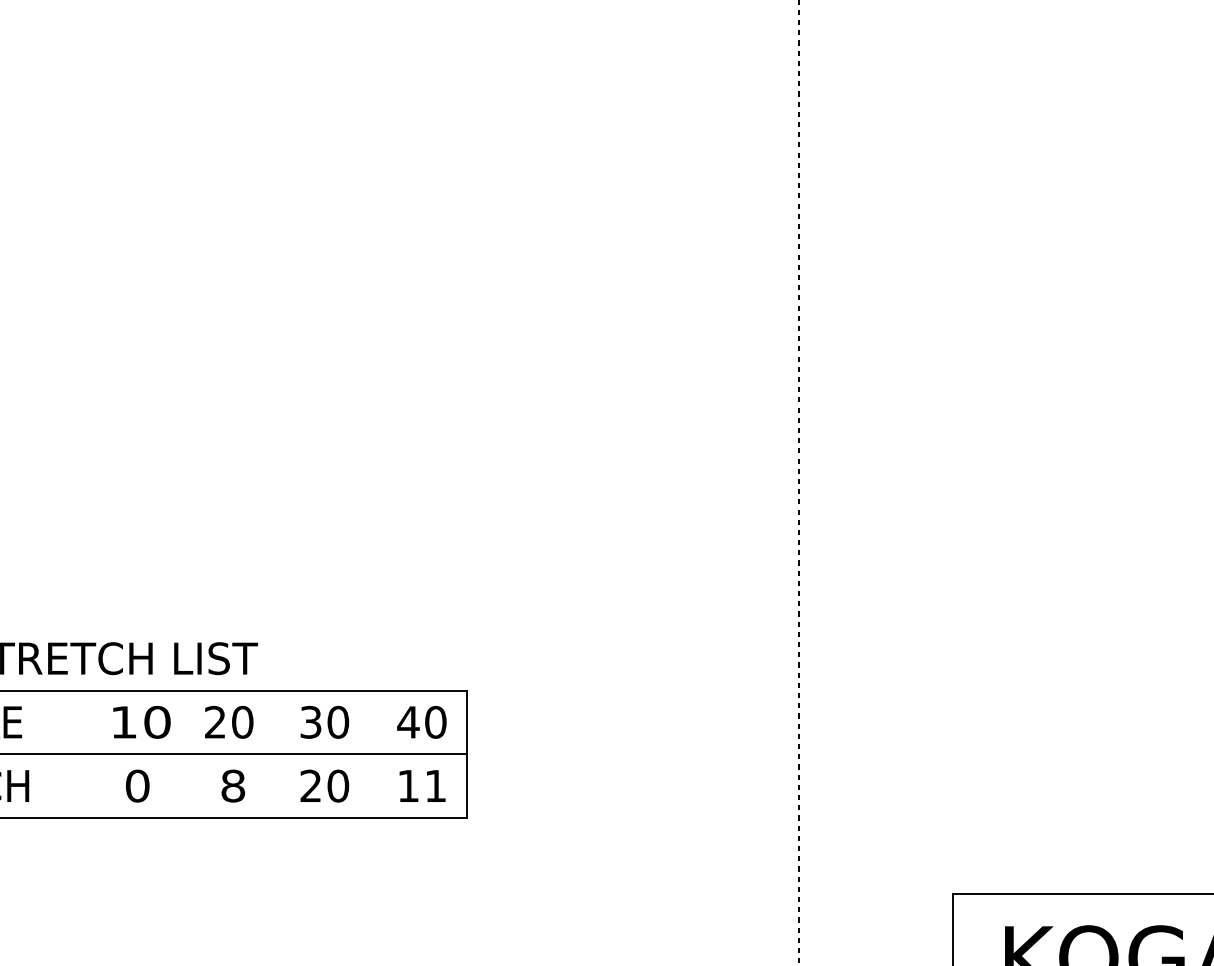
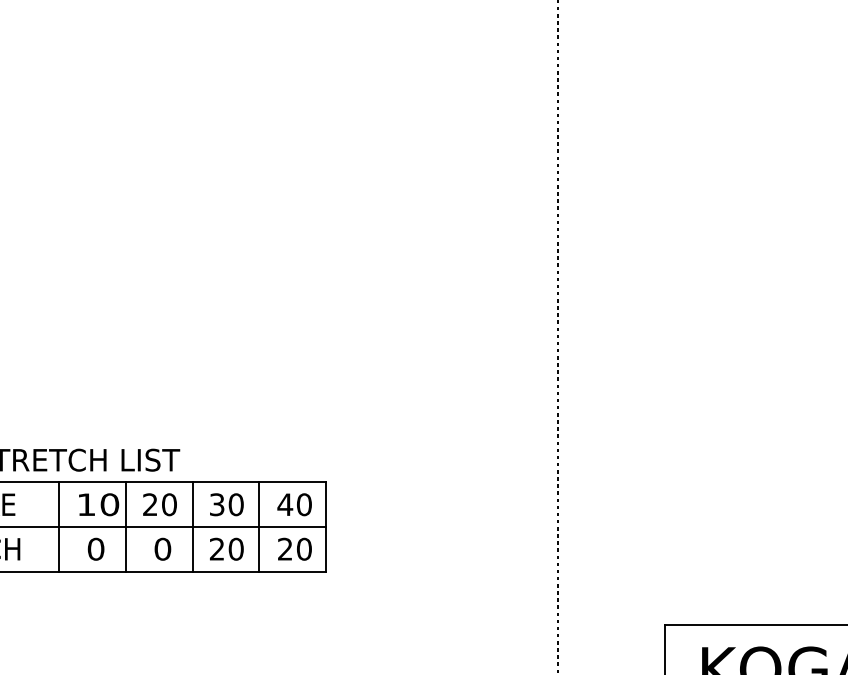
line: (83, 753) -> (58, 526), added
line: (179, 753) -> (125, 526), added
line: (275, 753) -> (192, 526), added
line: (371, 753) -> (259, 526), added
text: (421, 784) -> (294, 548), 11 -> 20
text: (232, 786) -> (162, 549), 8 -> 0

